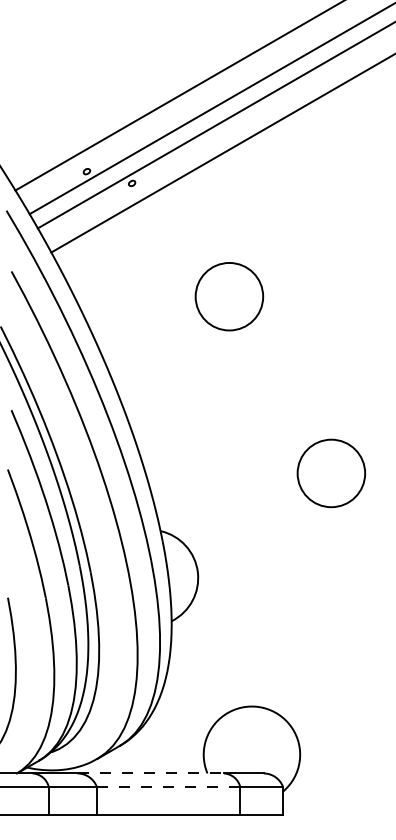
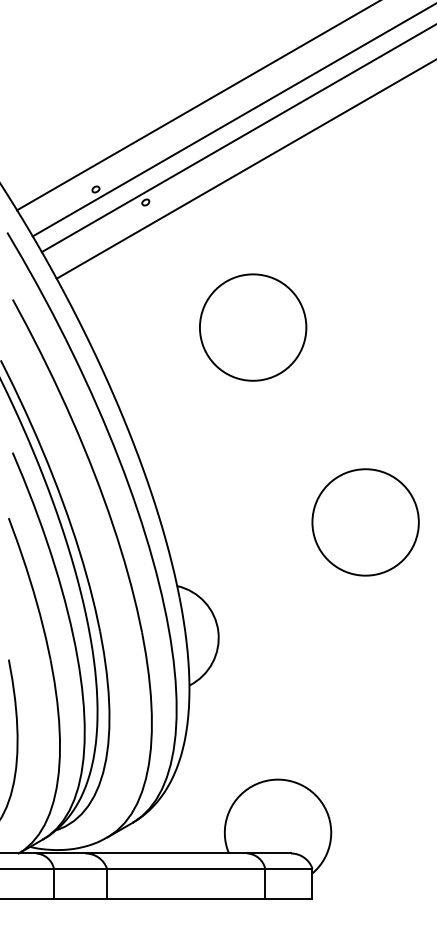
circle: (229, 296) -> (253, 327), size x1.43
circle: (331, 473) -> (365, 522), size x1.43
line: (151, 773) -> (167, 853), dashed -> solid
line: (168, 787) -> (185, 868), dashed -> solid

